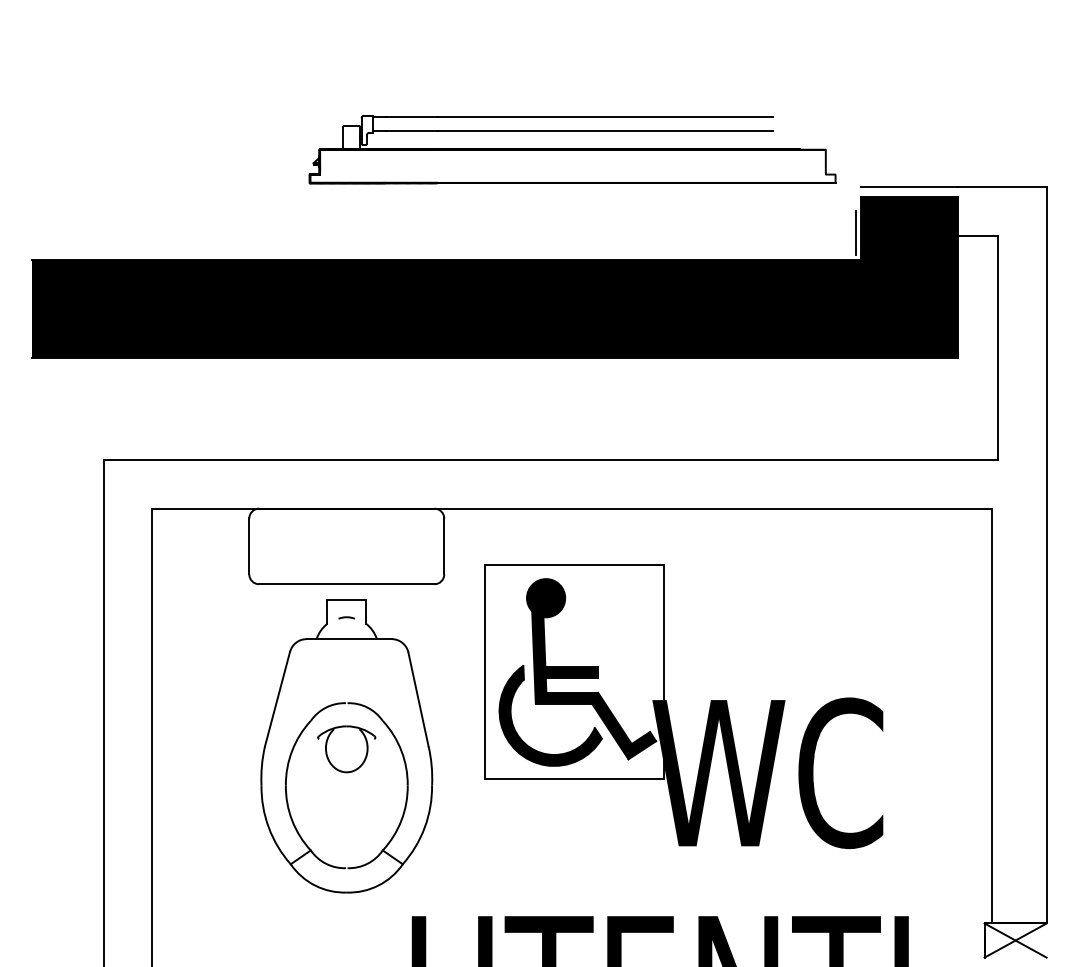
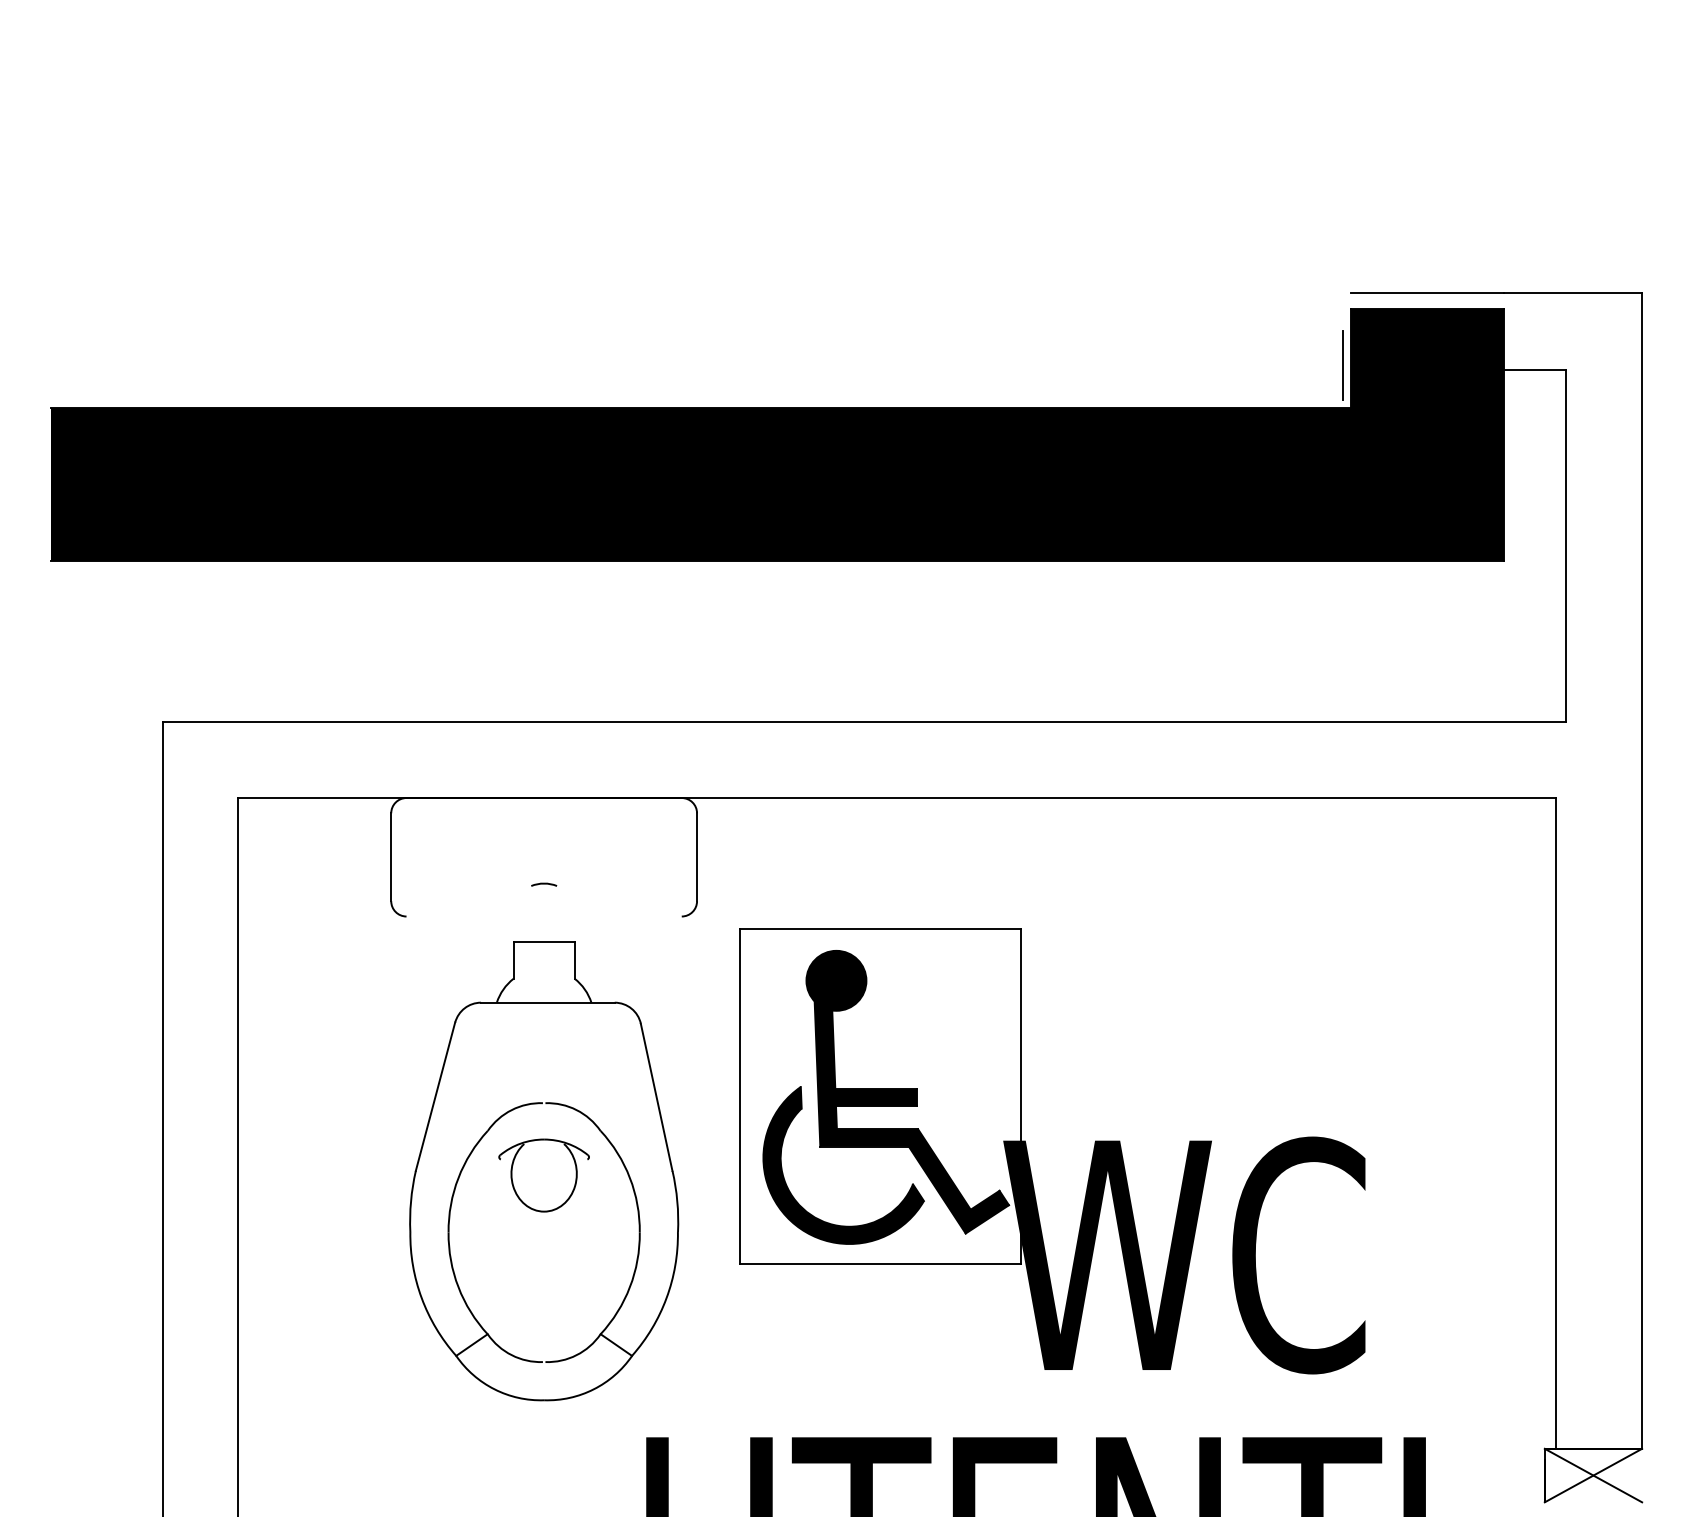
part: (572, 149) -> (898, 234), removed
line: (346, 584) -> (543, 916), removed
line: (346, 617) -> (543, 884), moved
part: (668, 708) -> (1028, 1153), moved

